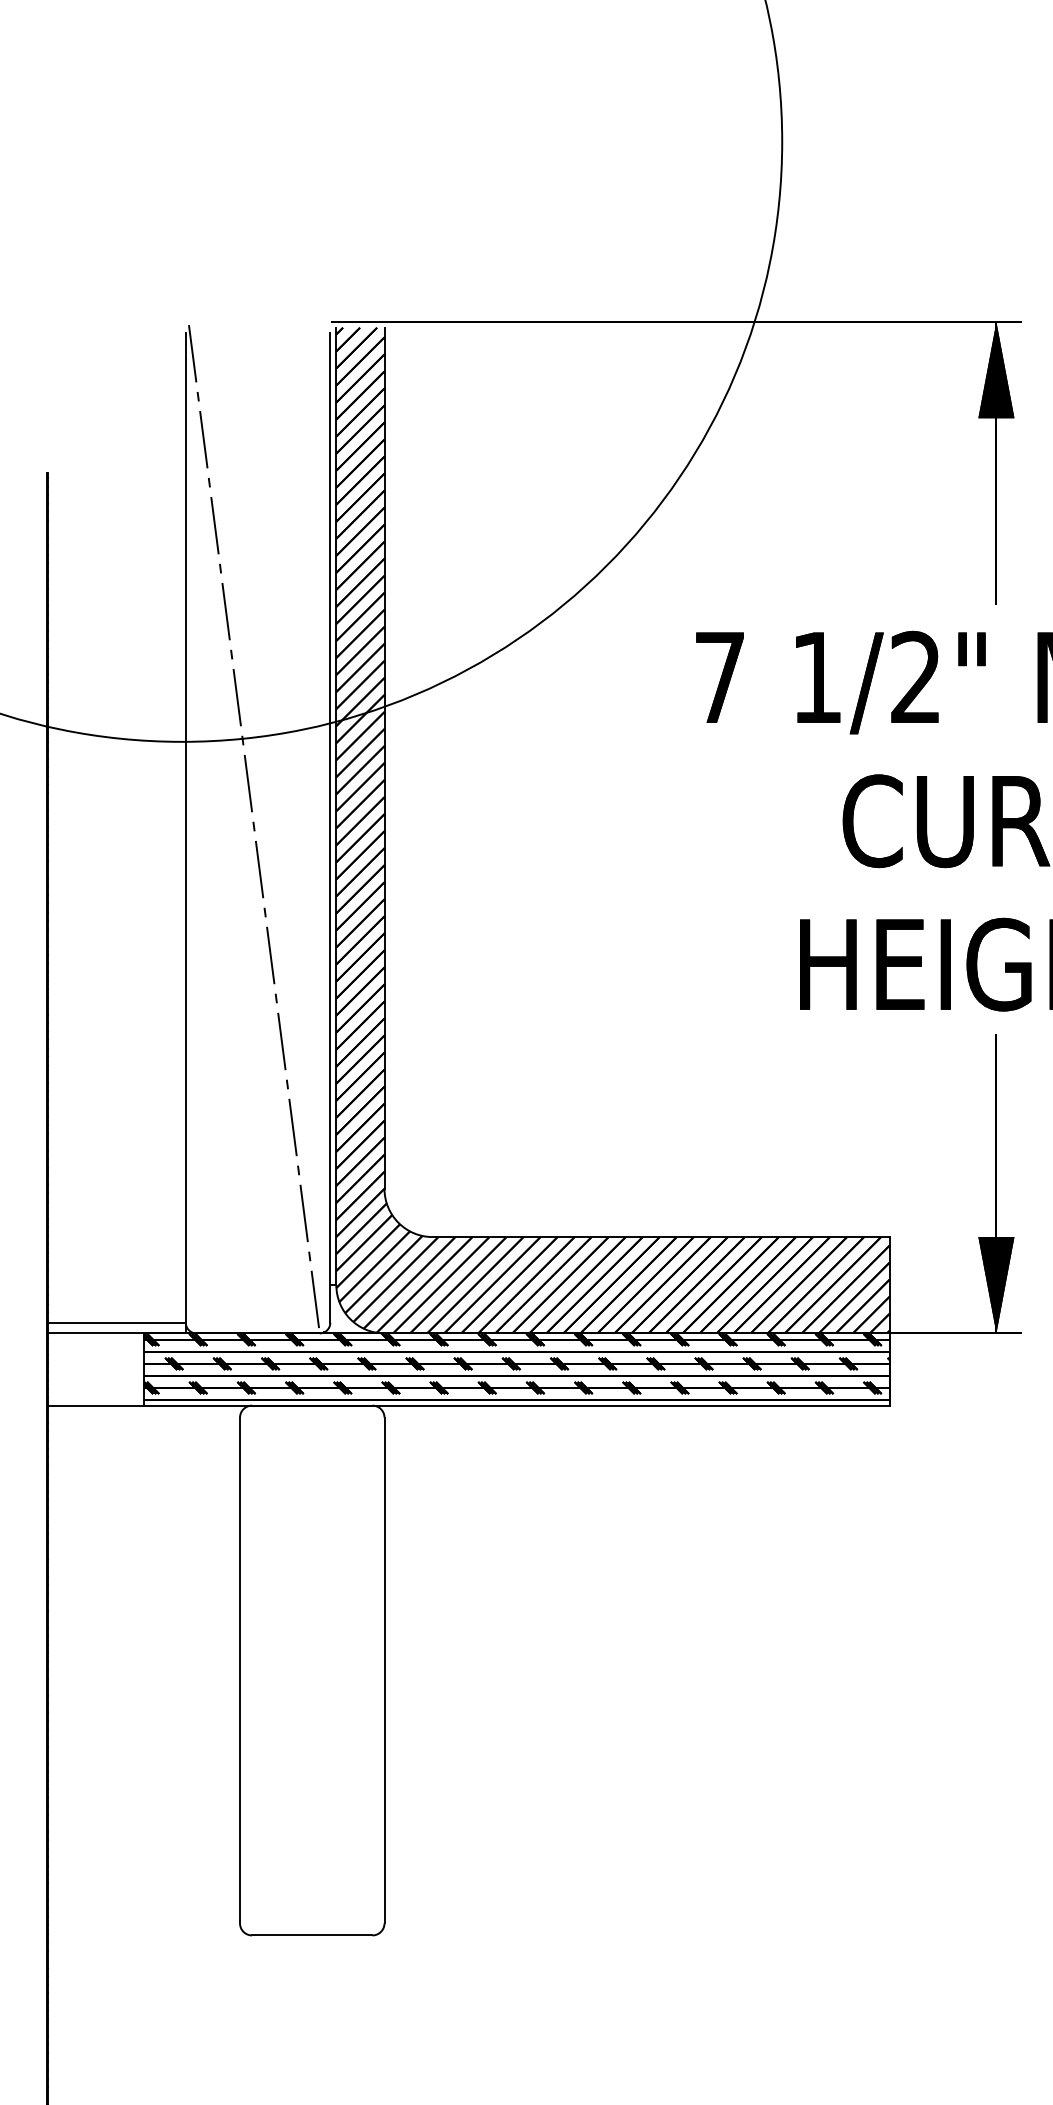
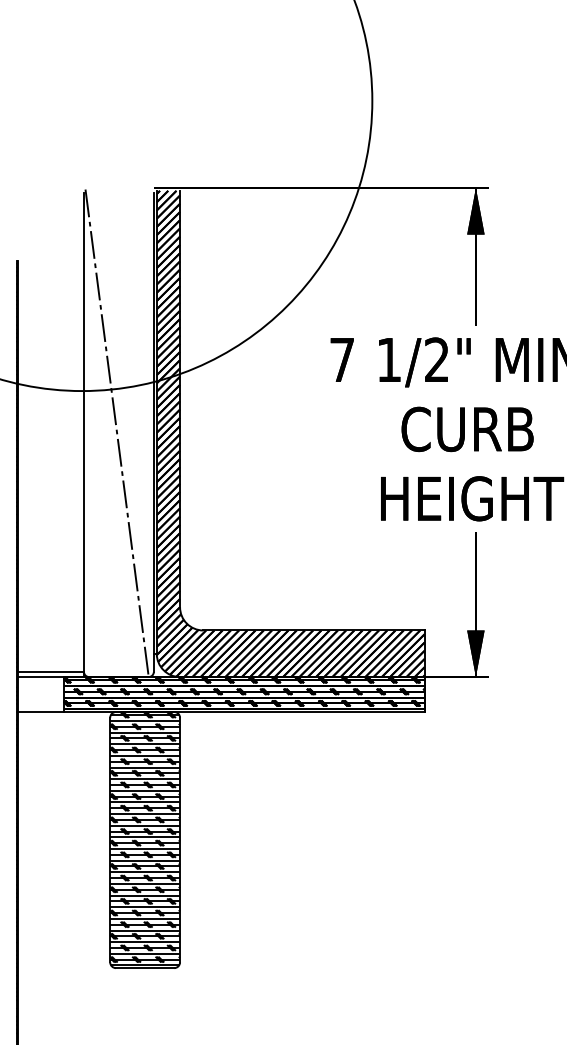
hatch: (313, 1667) -> (145, 838), added

